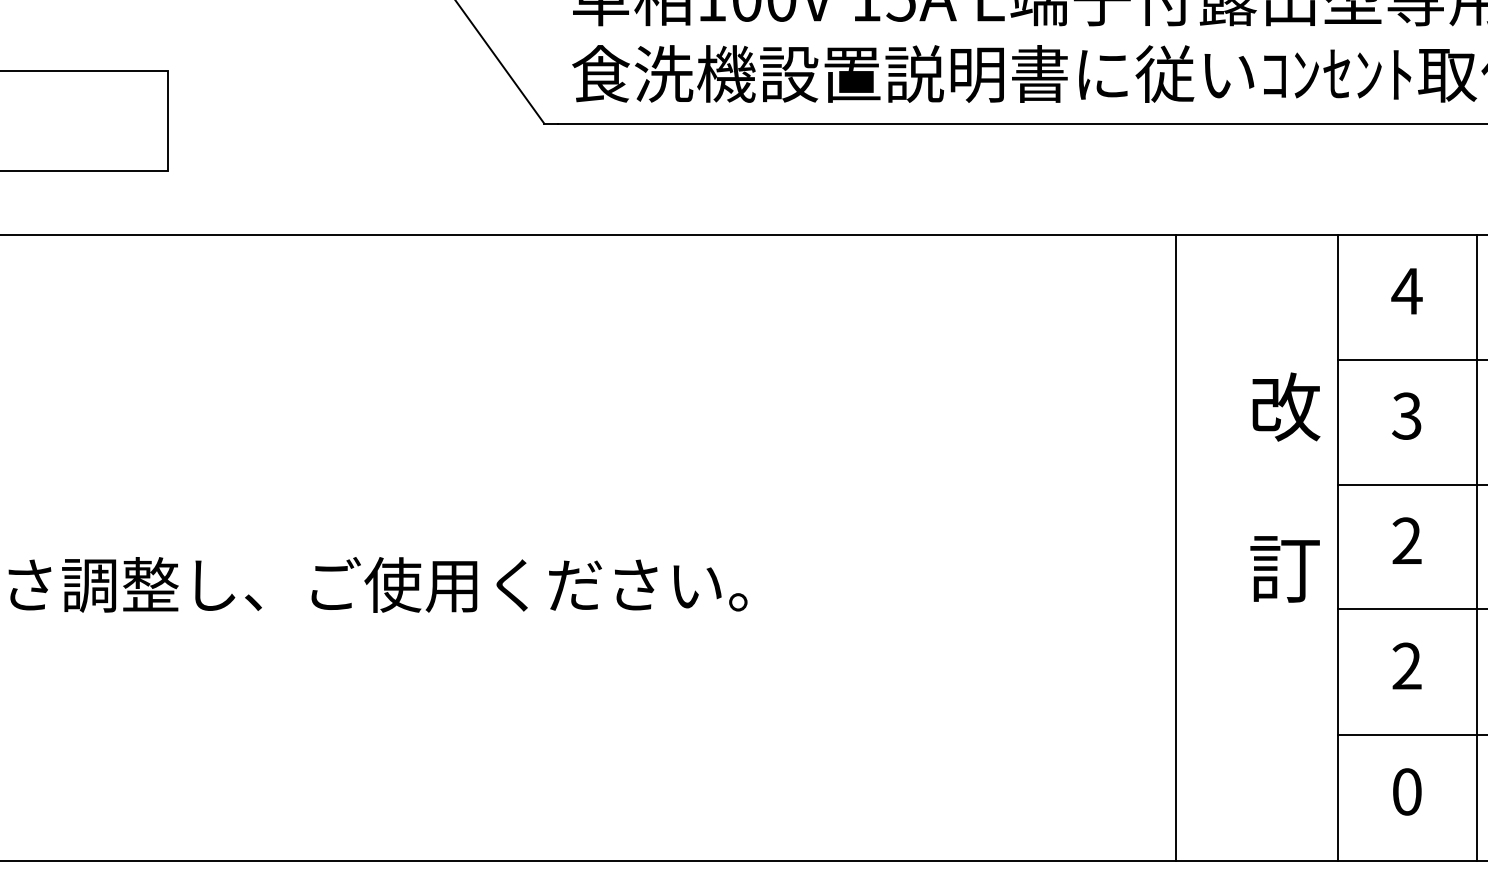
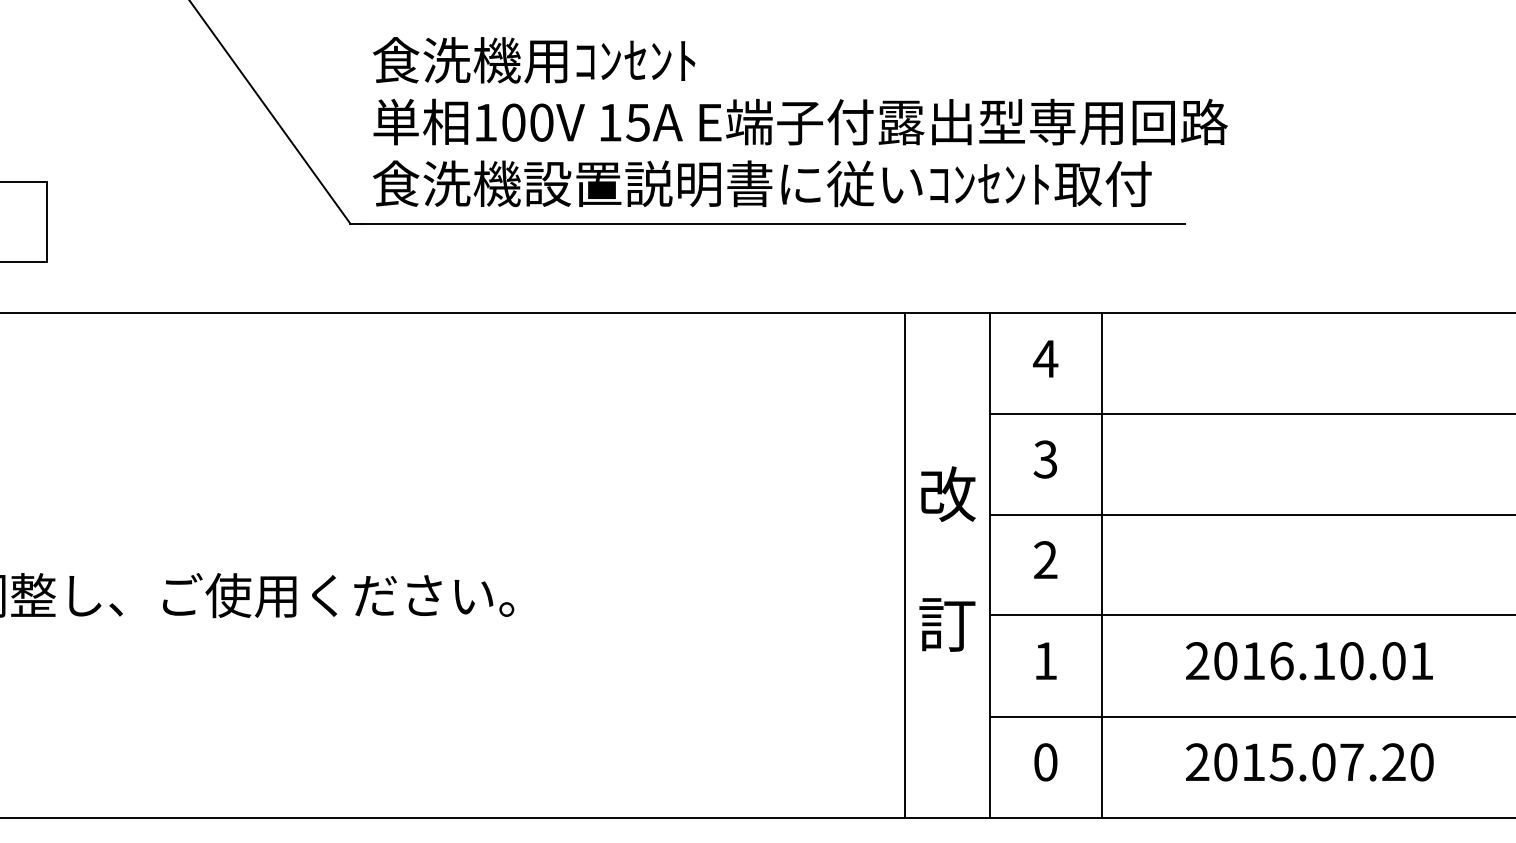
text: (1285, 486) -> (947, 558), moved
line: (1176, 547) -> (904, 565), moved
text: (1406, 665) -> (1045, 660), 2 -> 1

